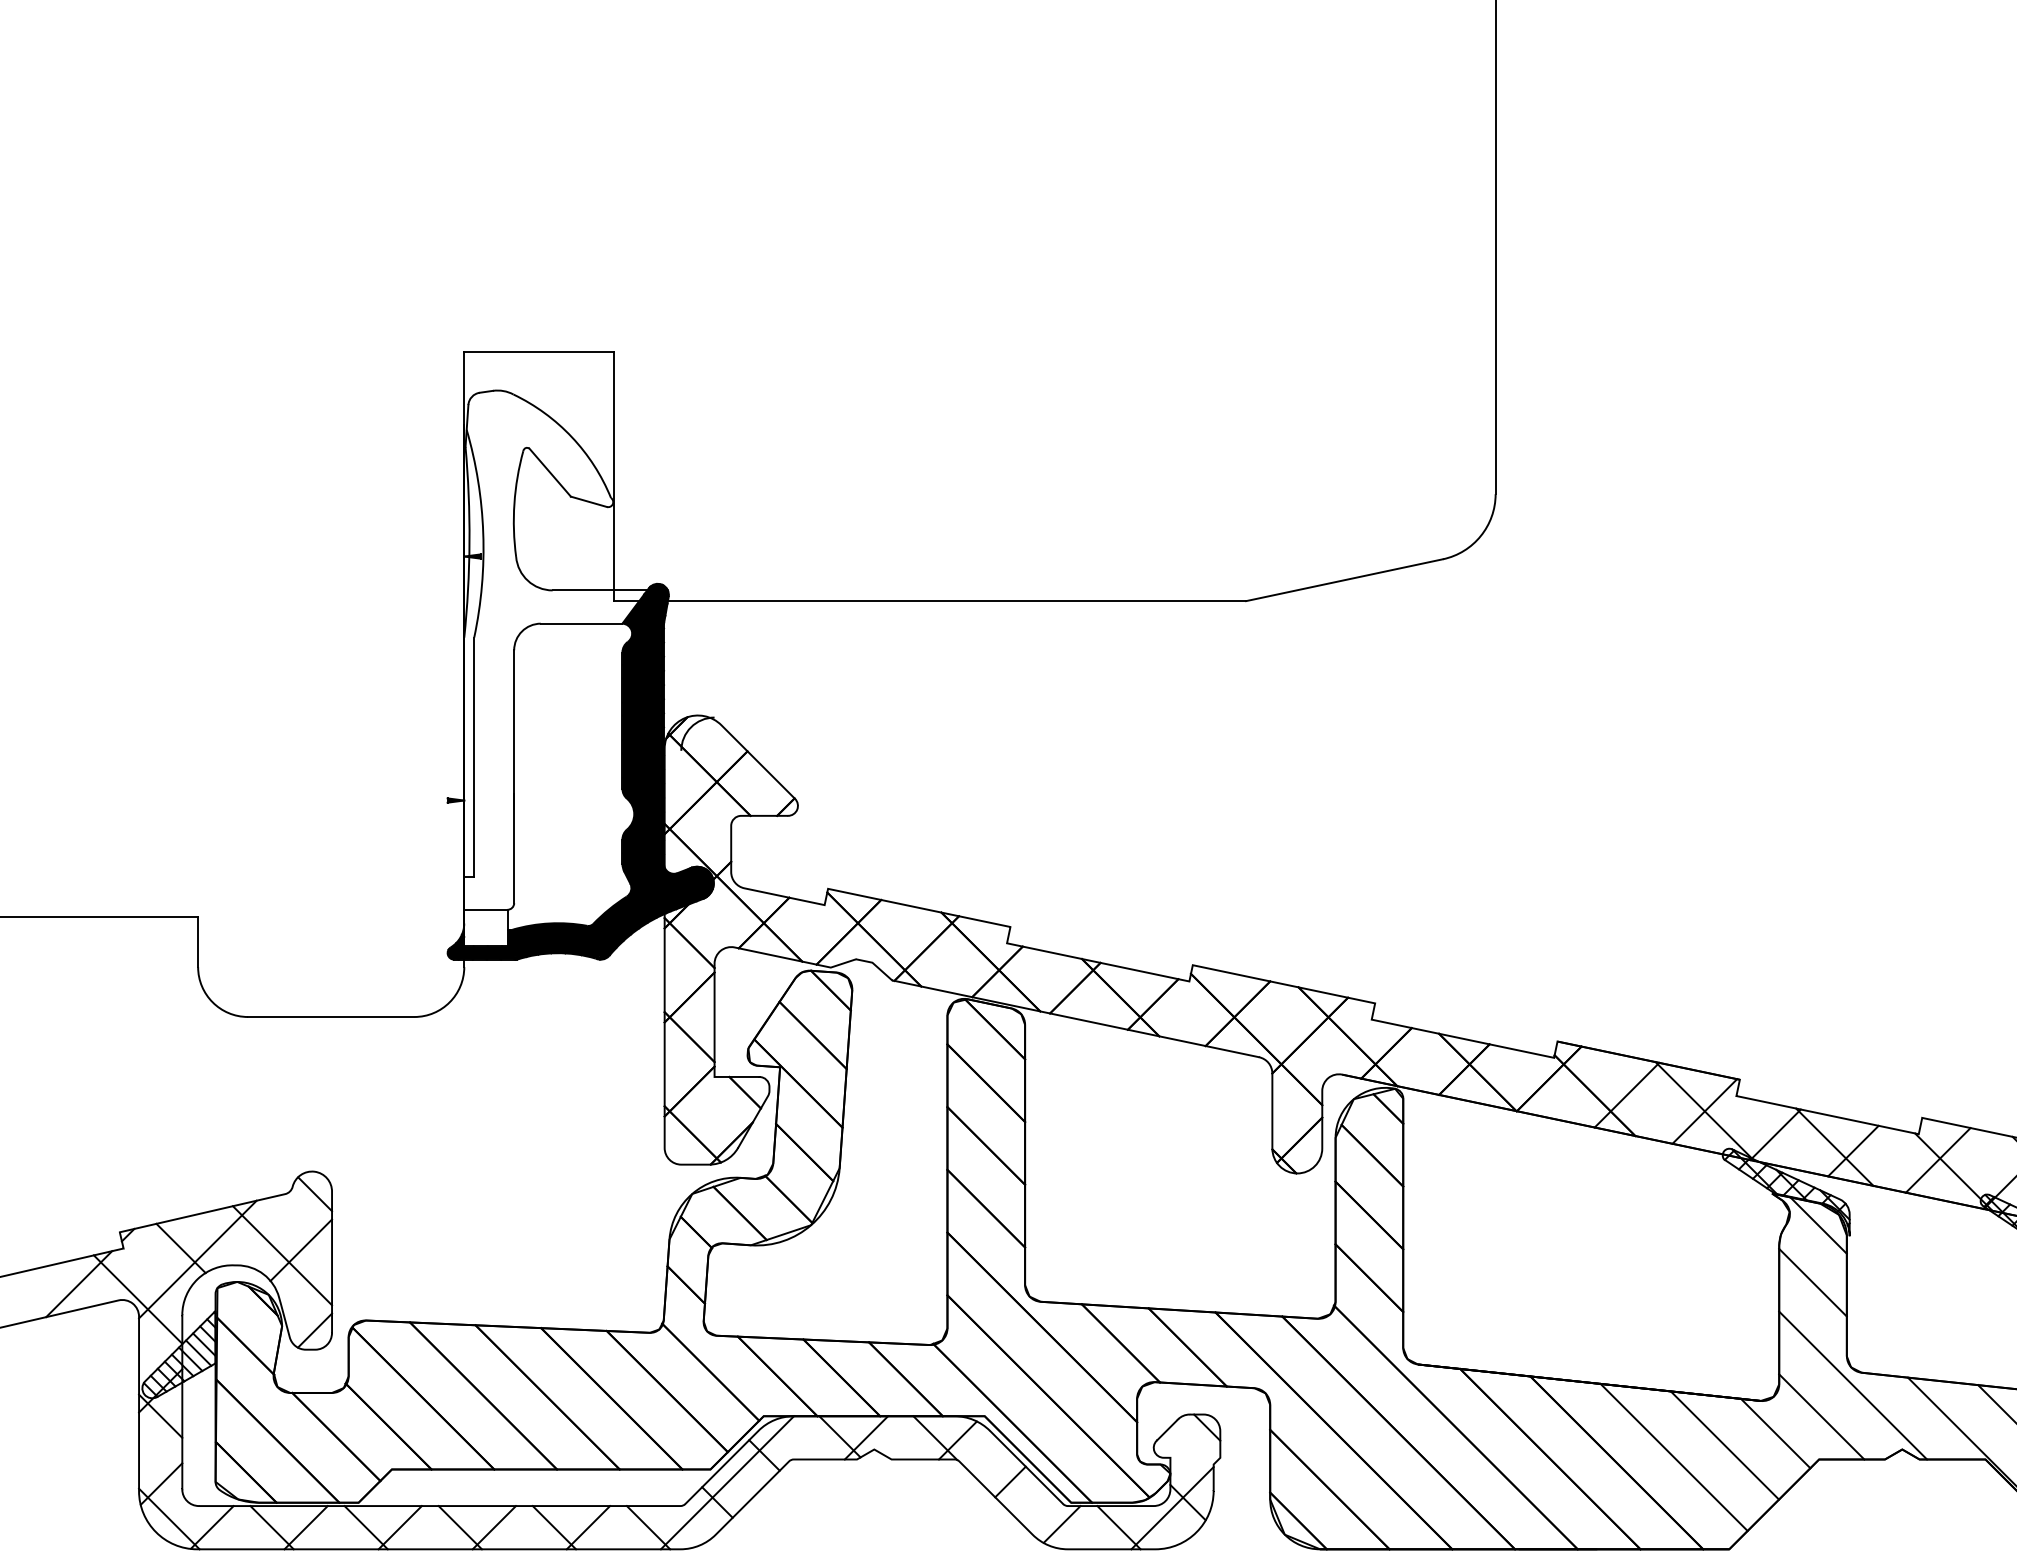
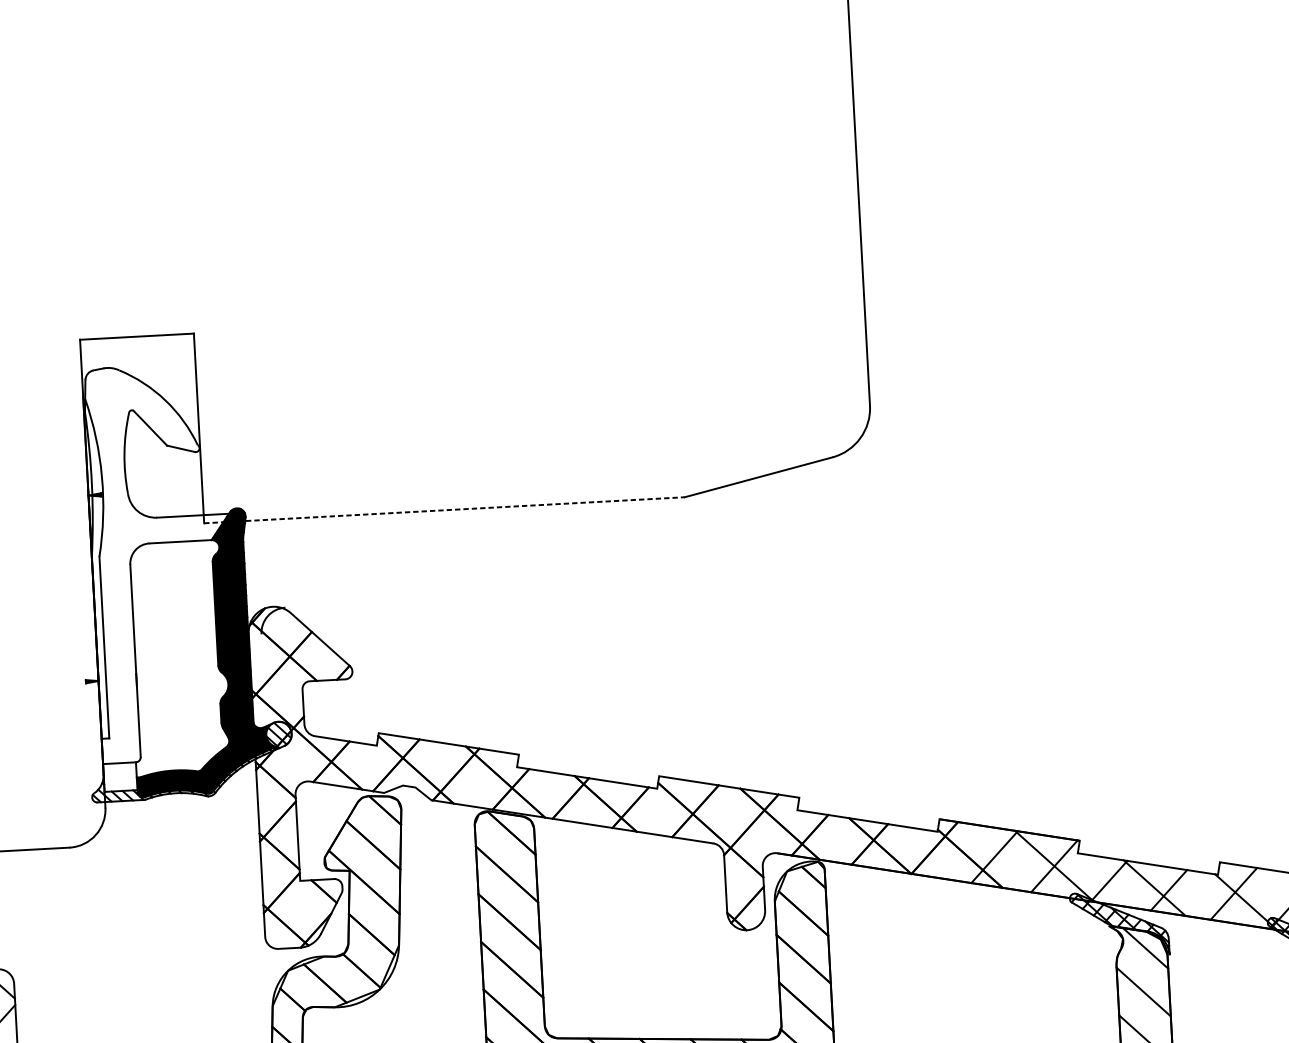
line: (930, 601) -> (444, 510), solid -> dashed
fill: (580, 912) -> (191, 761), removed

